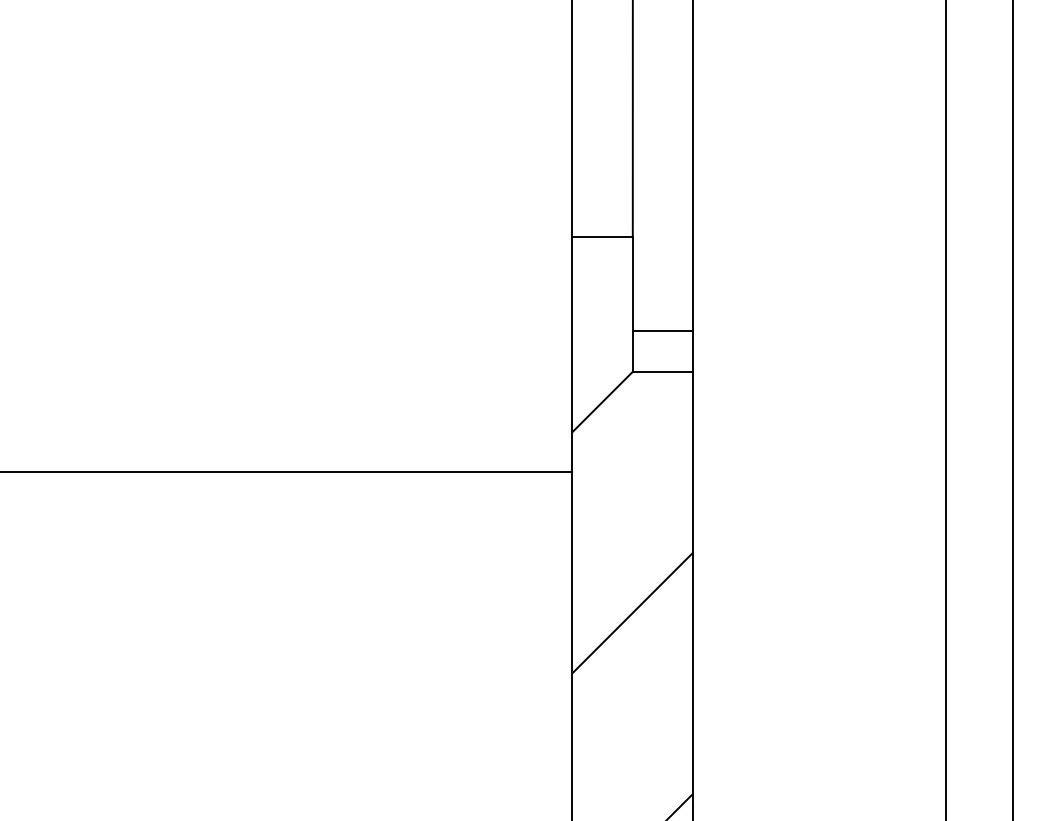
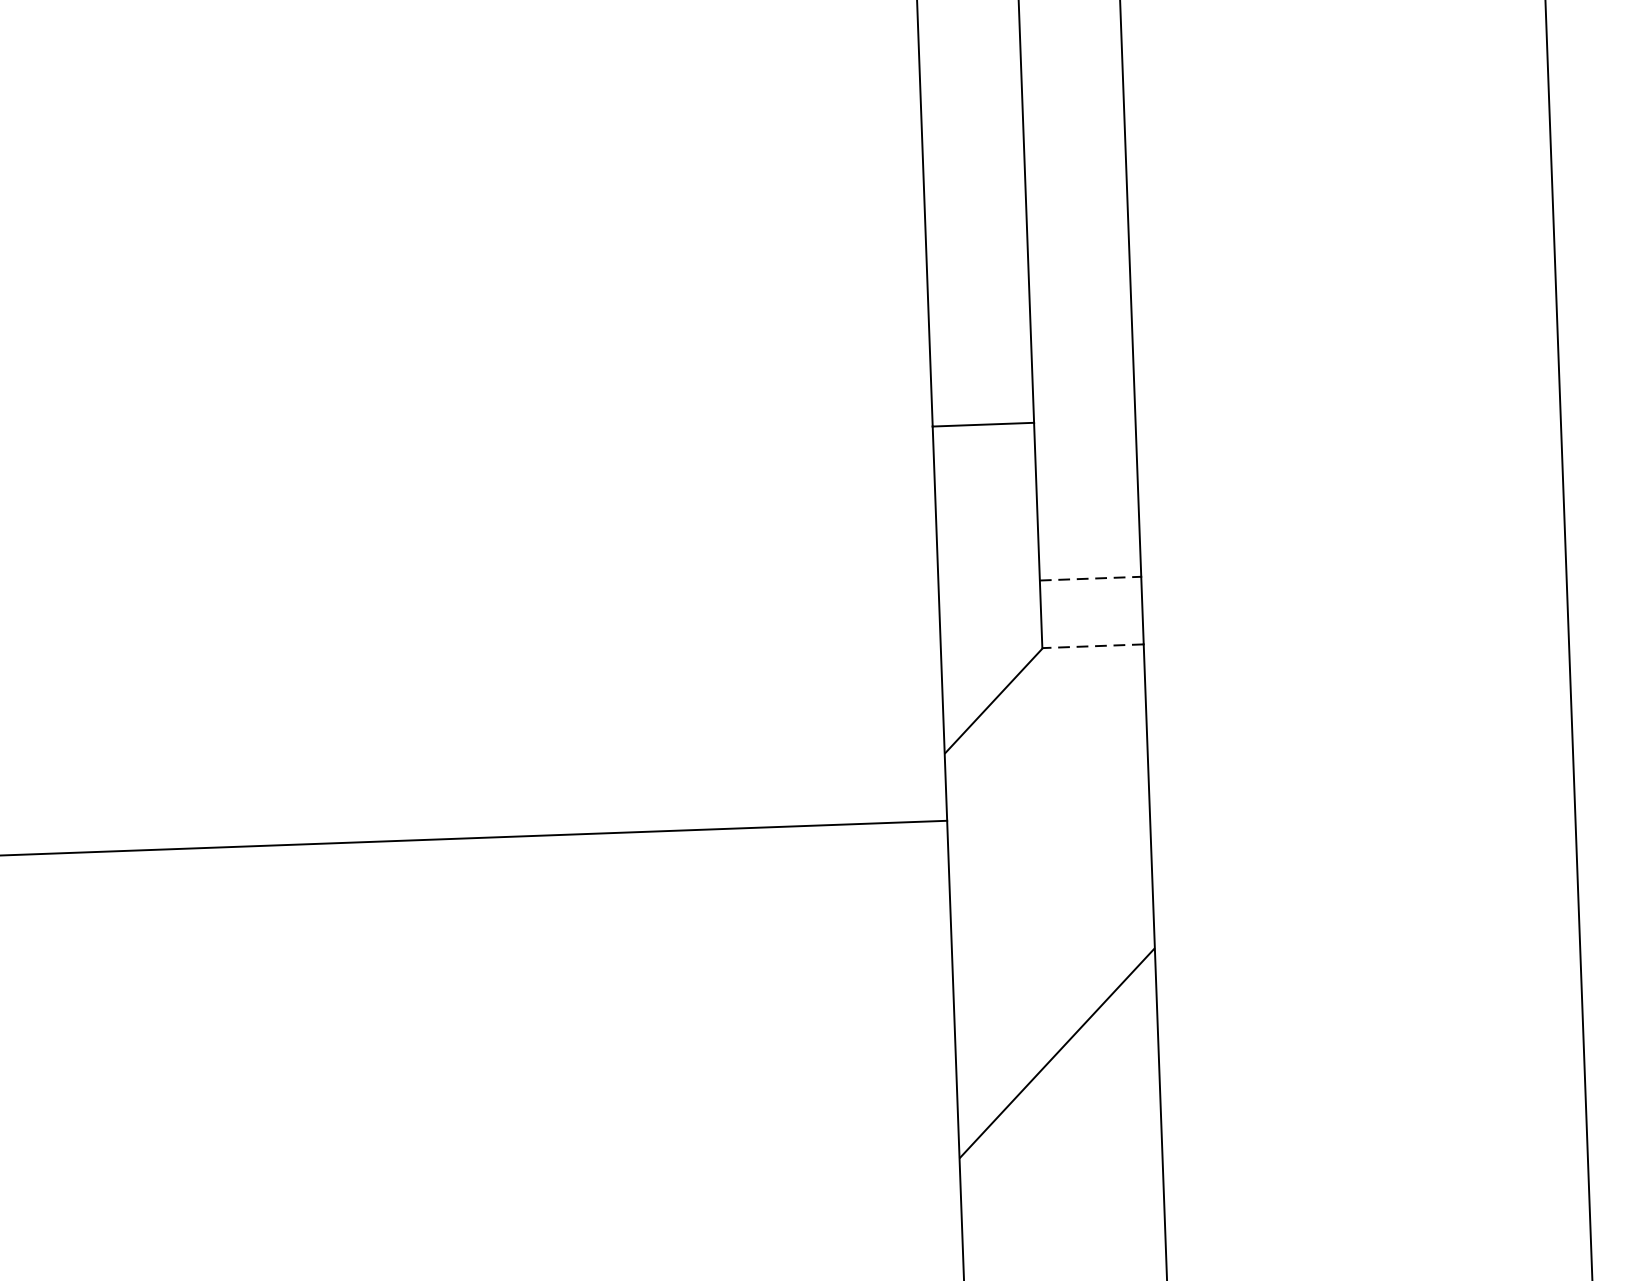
line: (663, 331) -> (1091, 579), solid -> dashed
line: (662, 371) -> (1092, 646), solid -> dashed

